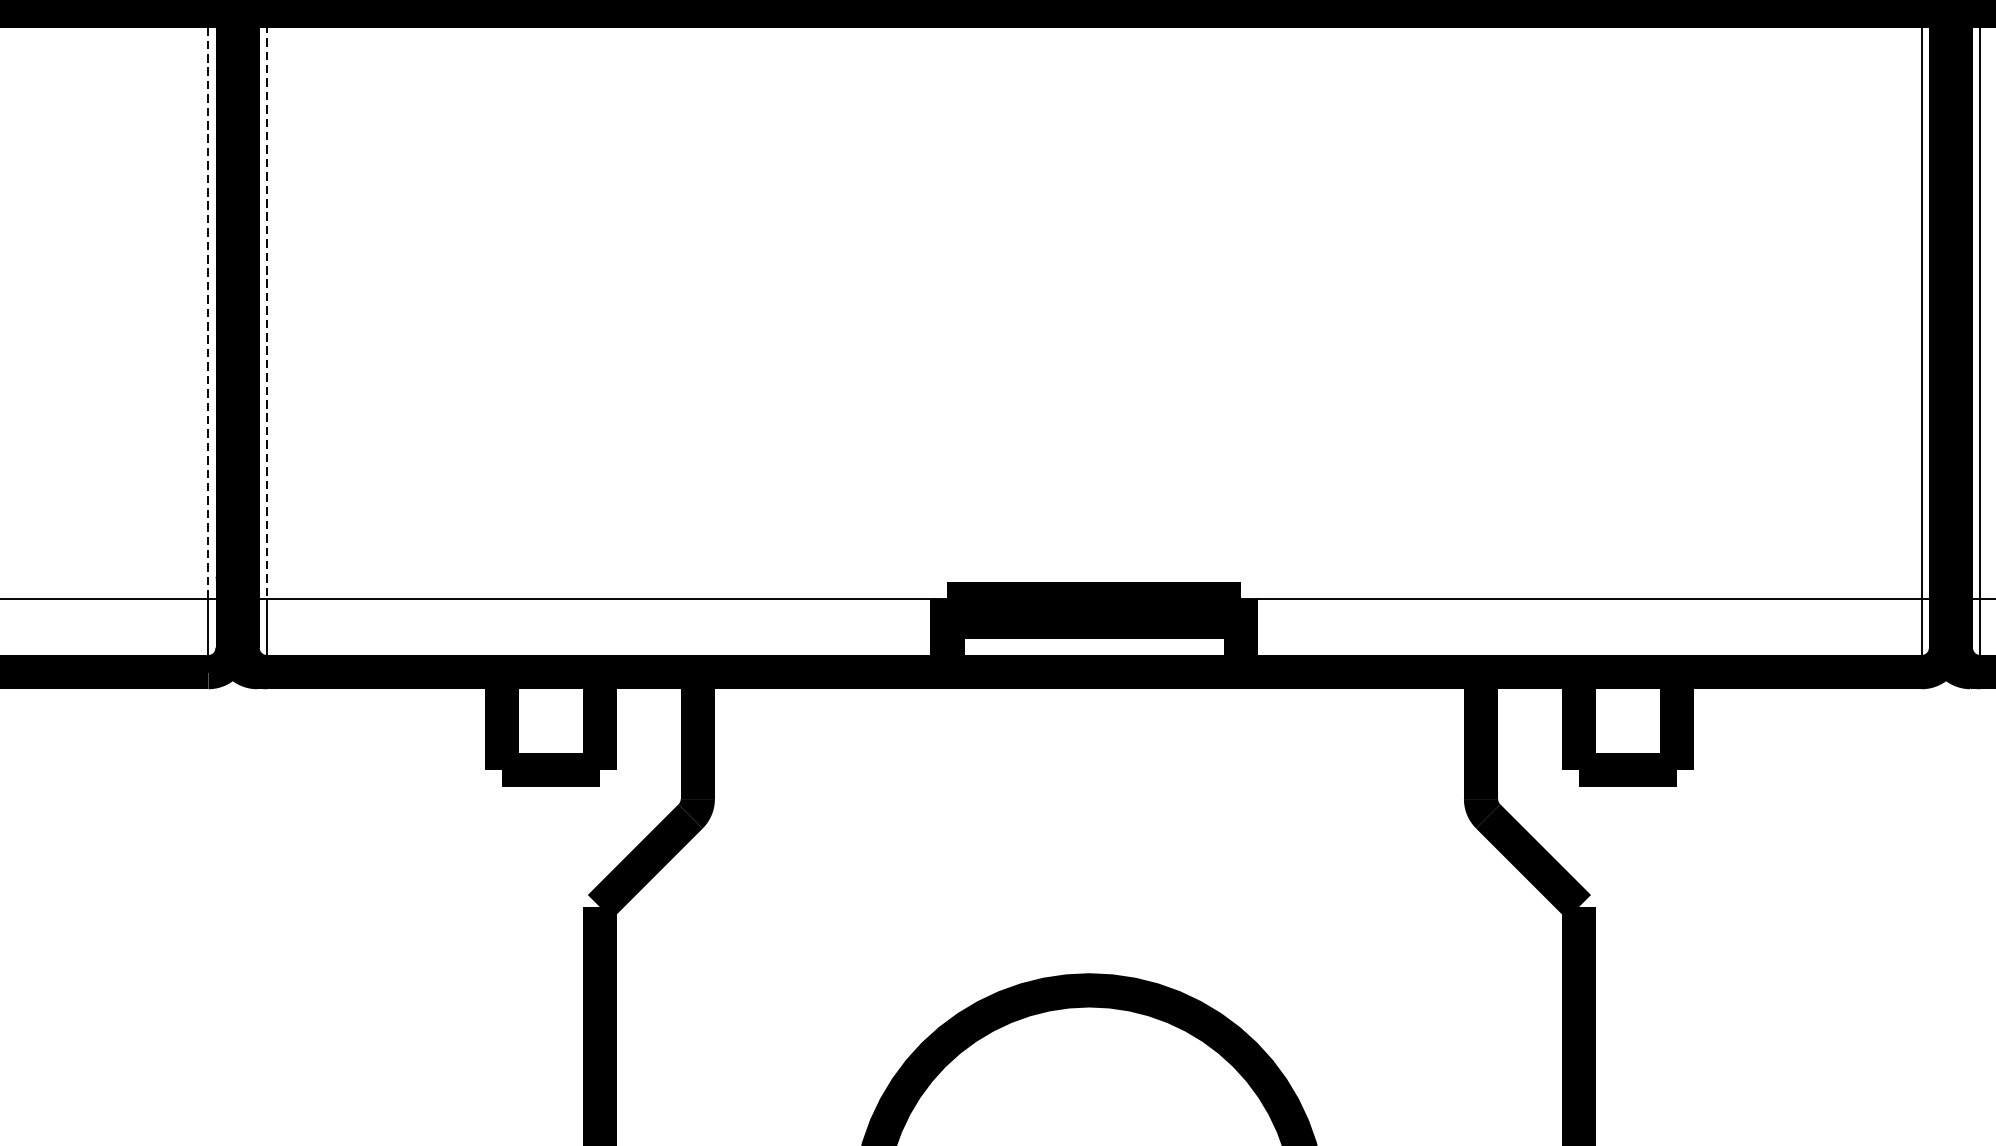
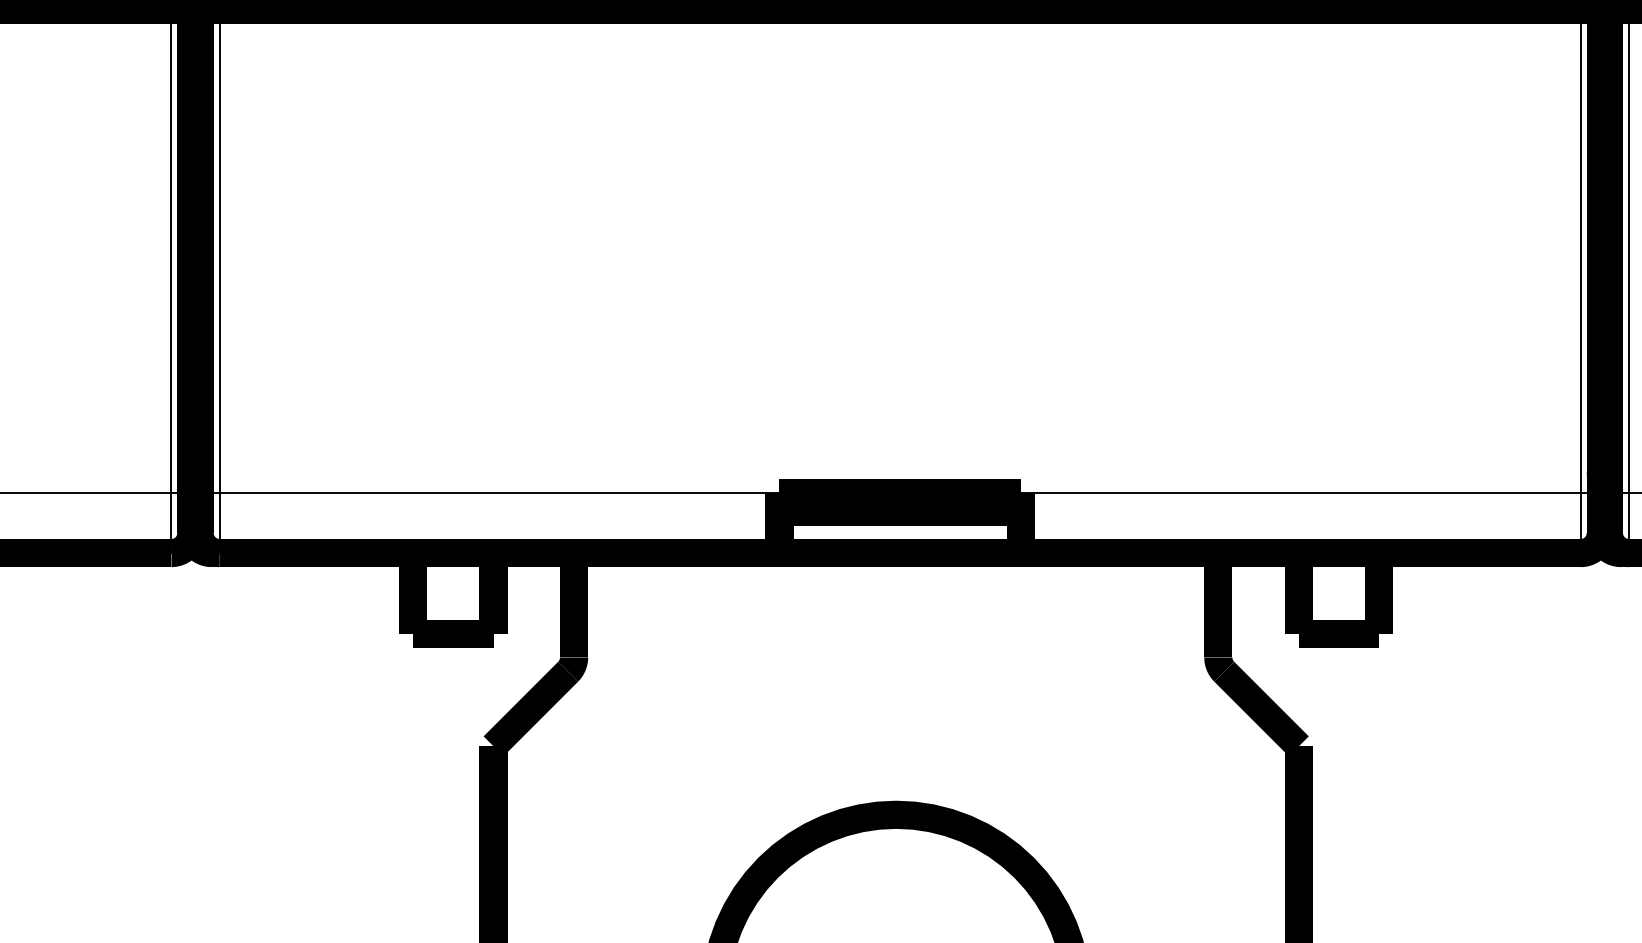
line: (208, 305) -> (171, 251), dashed -> solid
line: (266, 305) -> (219, 251), dashed -> solid

